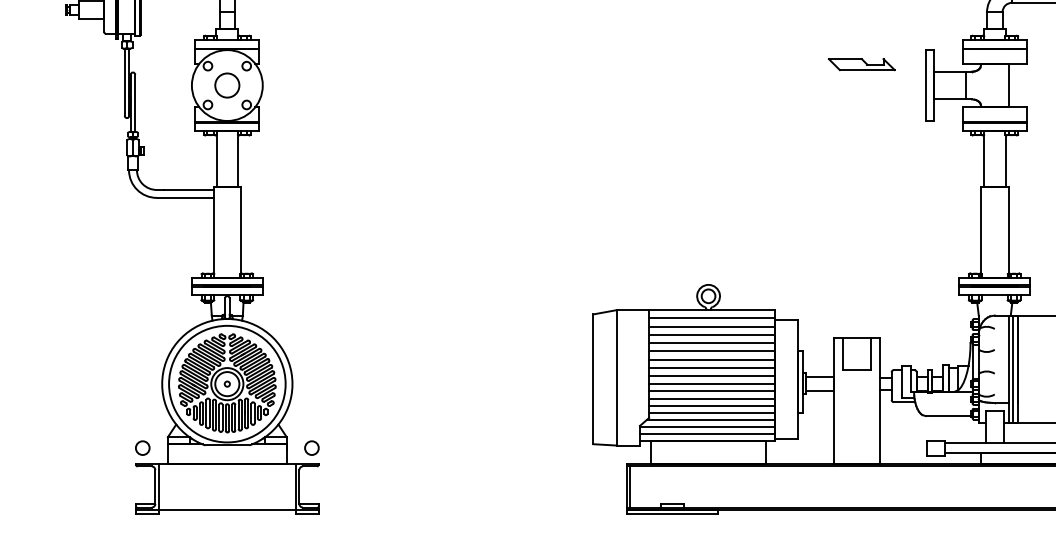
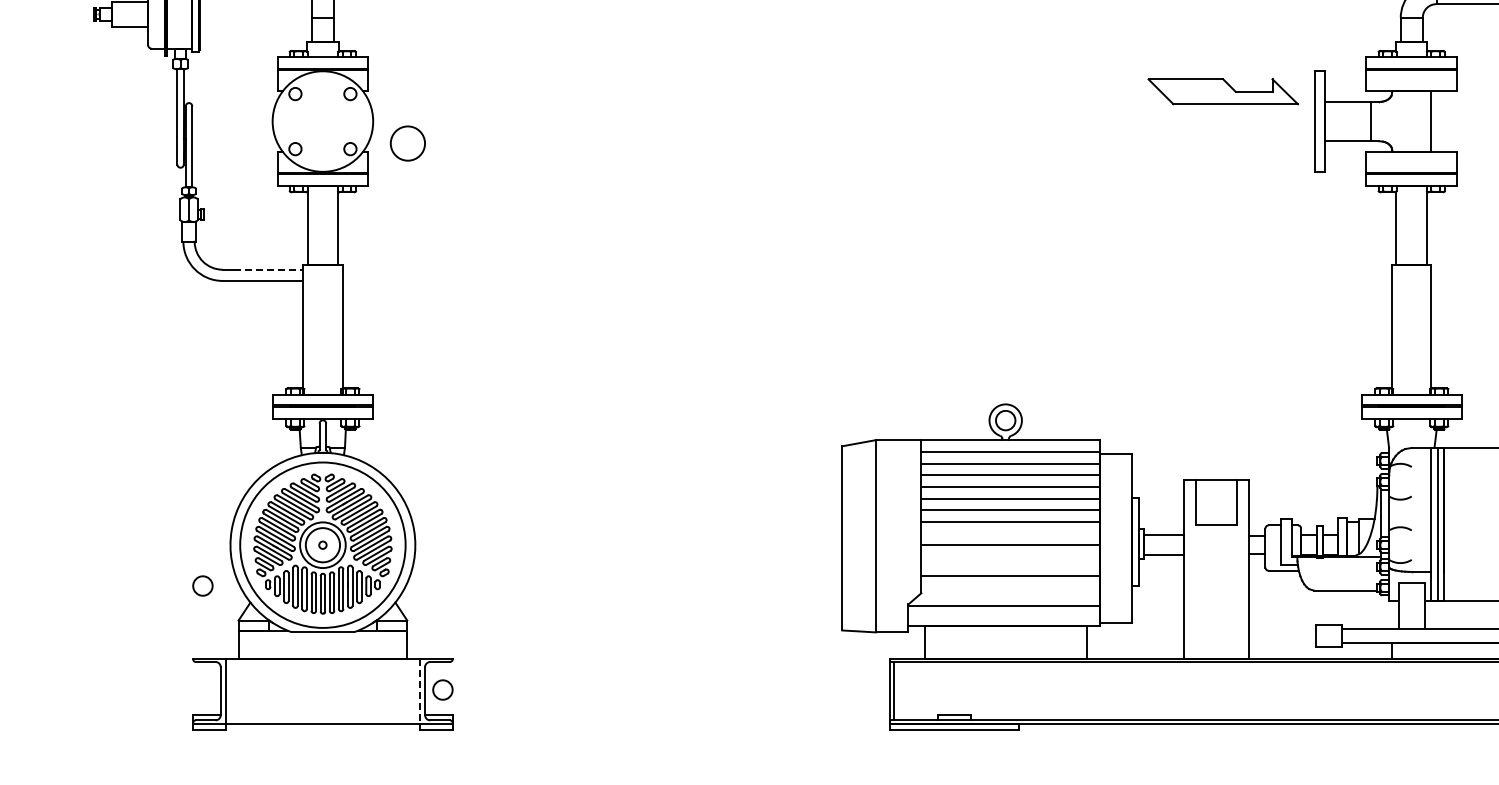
part: (861, 64) -> (1222, 91), size x1.6
circle: (227, 85) -> (407, 143), moved
line: (188, 189) -> (268, 269), solid -> dashed
line: (711, 375) -> (1010, 533), removed
line: (711, 391) -> (1010, 555), removed
line: (711, 398) -> (1010, 565), removed
line: (711, 412) -> (1010, 585), removed
line: (710, 419) -> (1008, 595), removed
line: (707, 434) -> (1003, 616), removed
circle: (142, 447) -> (202, 585), moved
circle: (311, 447) -> (442, 689), moved
line: (296, 487) -> (420, 691), solid -> dashed

